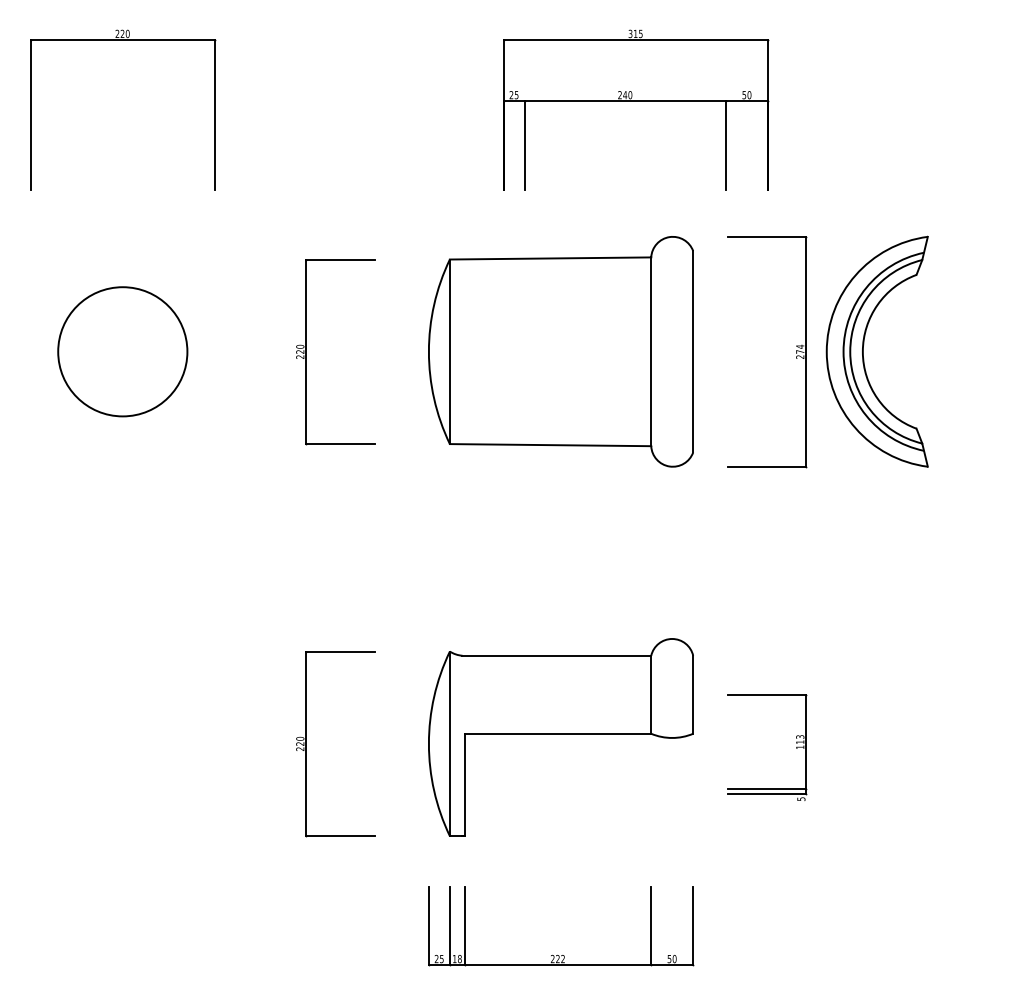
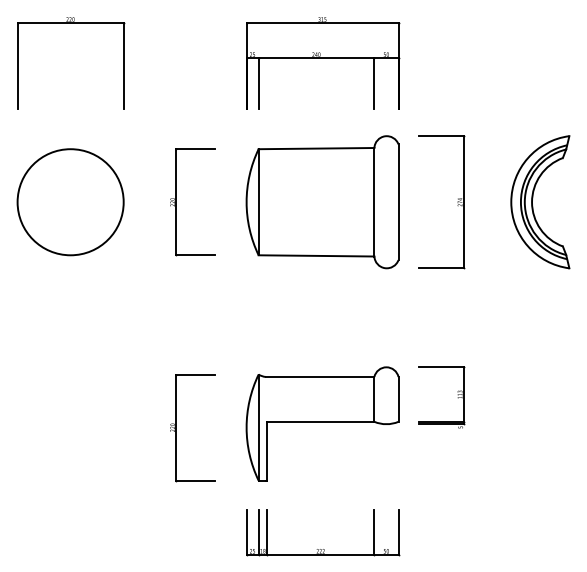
part: (637, 110) -> (323, 63), moved
circle: (122, 352) -> (70, 202), size x1.43
part: (863, 352) -> (532, 202), moved
part: (795, 747) -> (457, 397), moved

